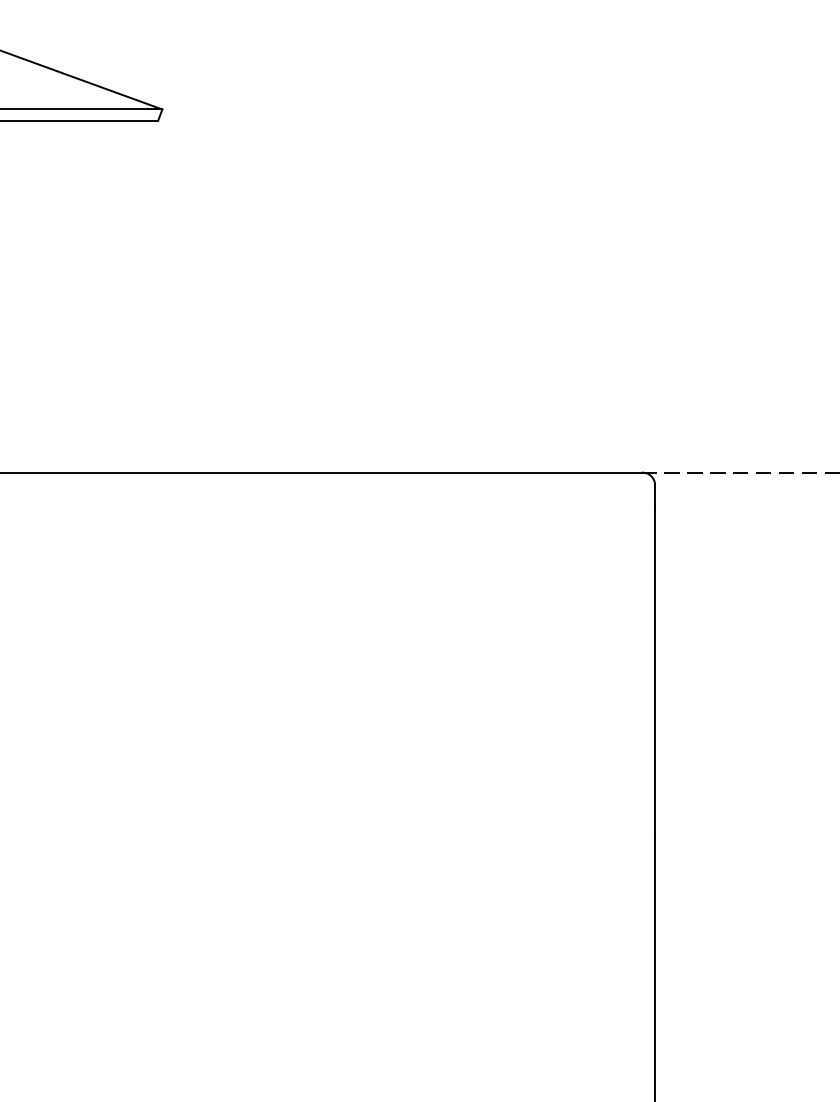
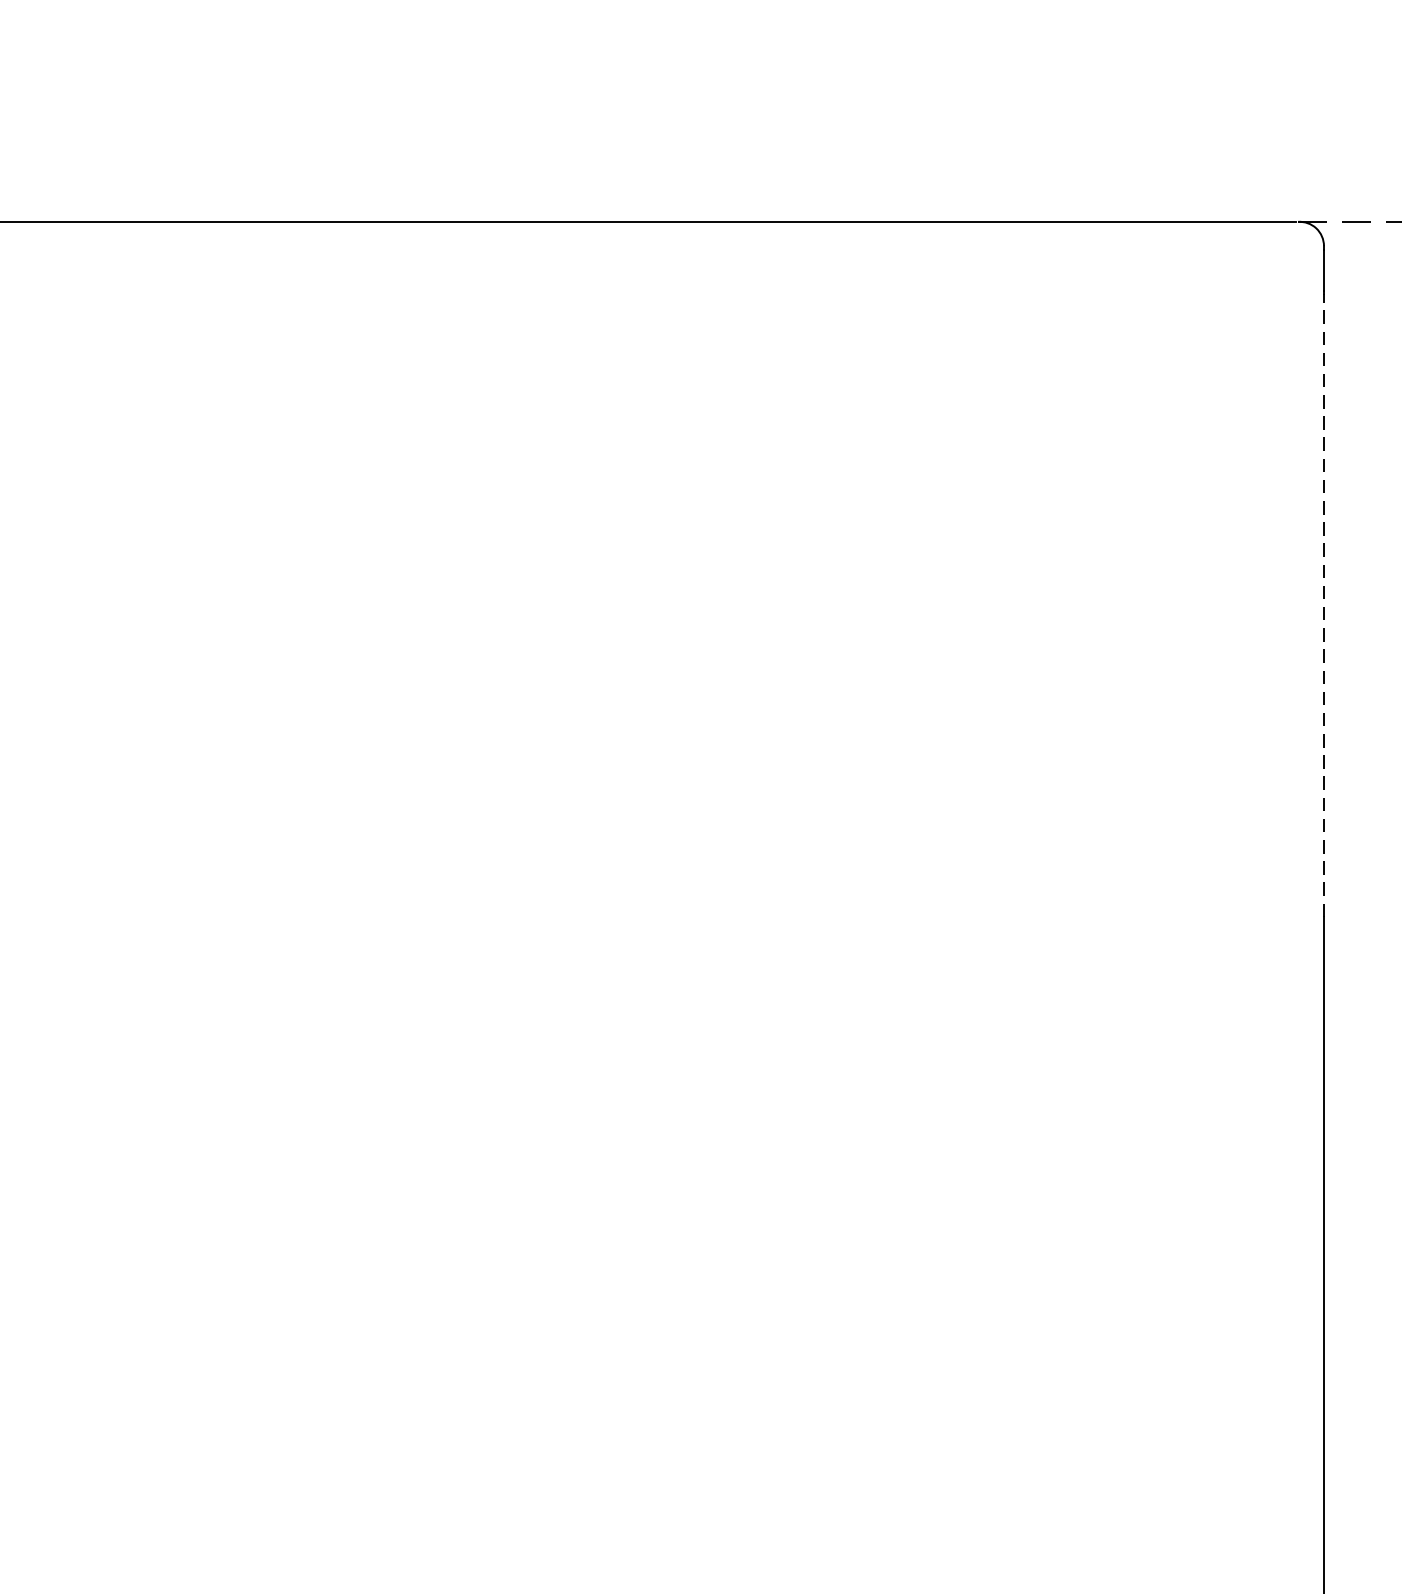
line: (655, 671) -> (1324, 604), solid -> dashed

